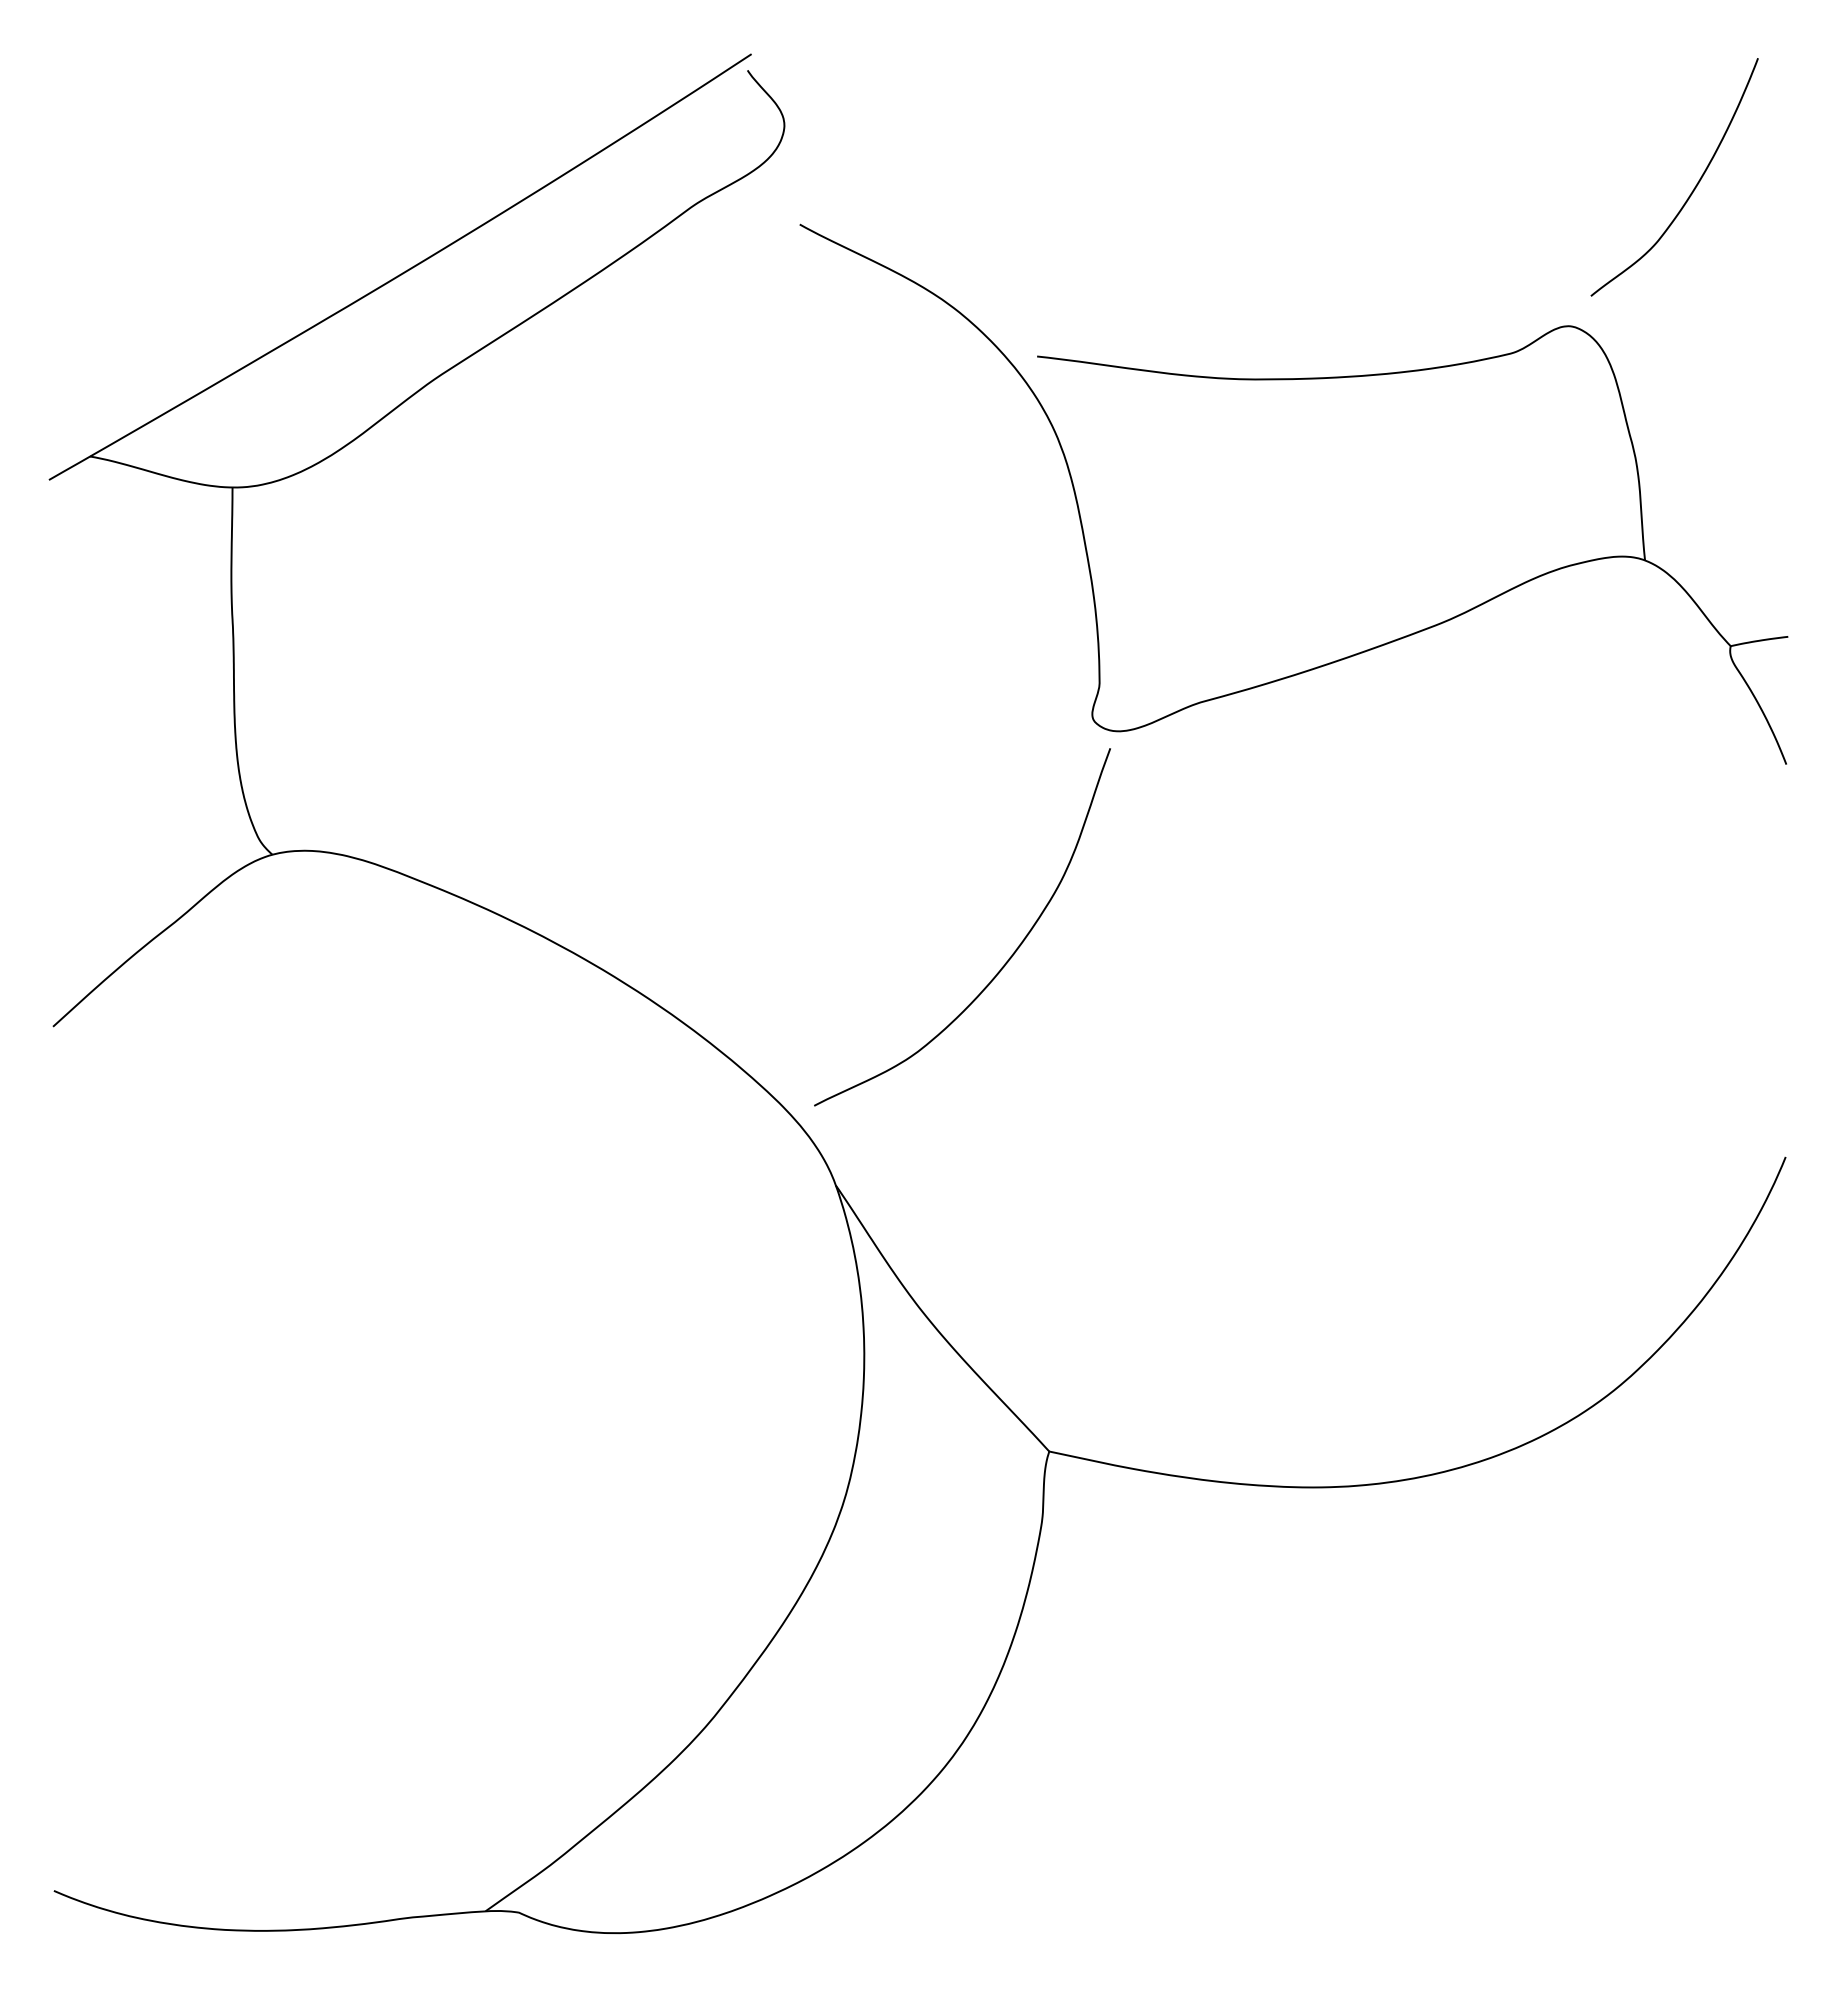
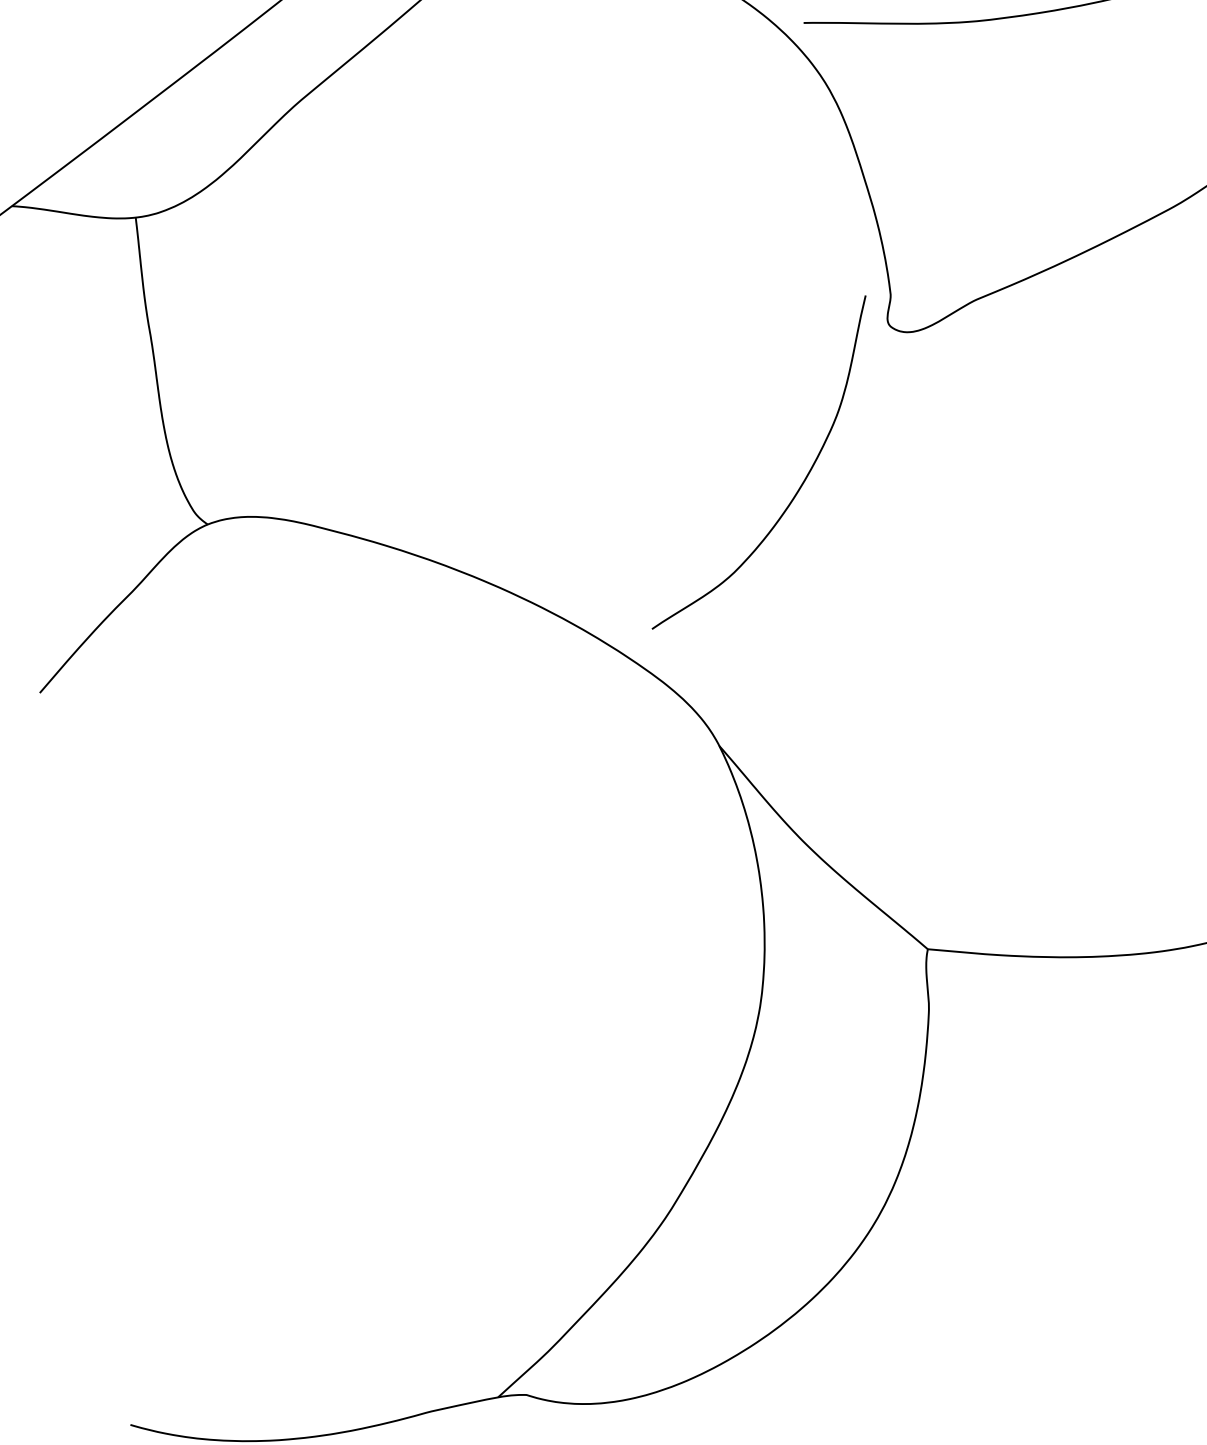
curve: (1005, 962) -> (799, 487), moved

